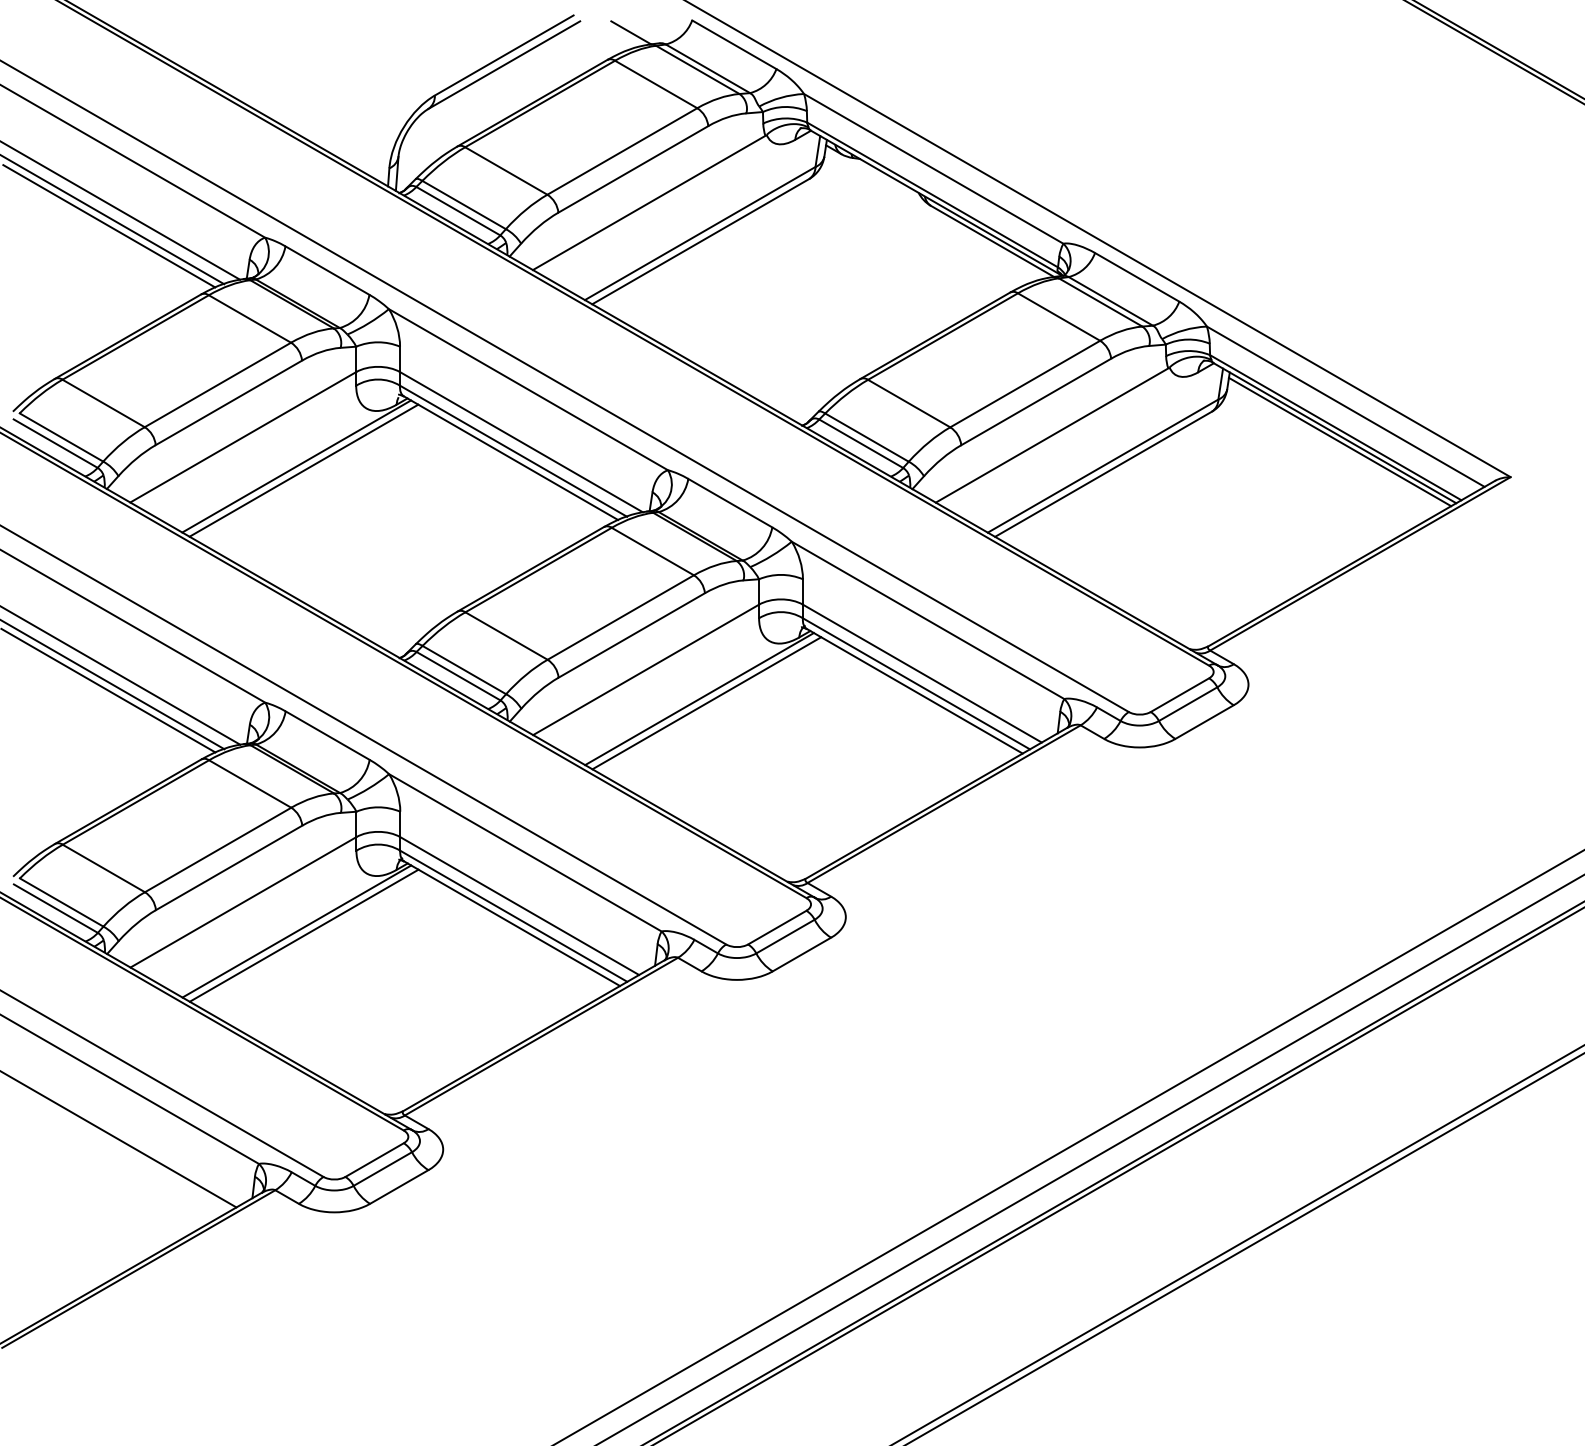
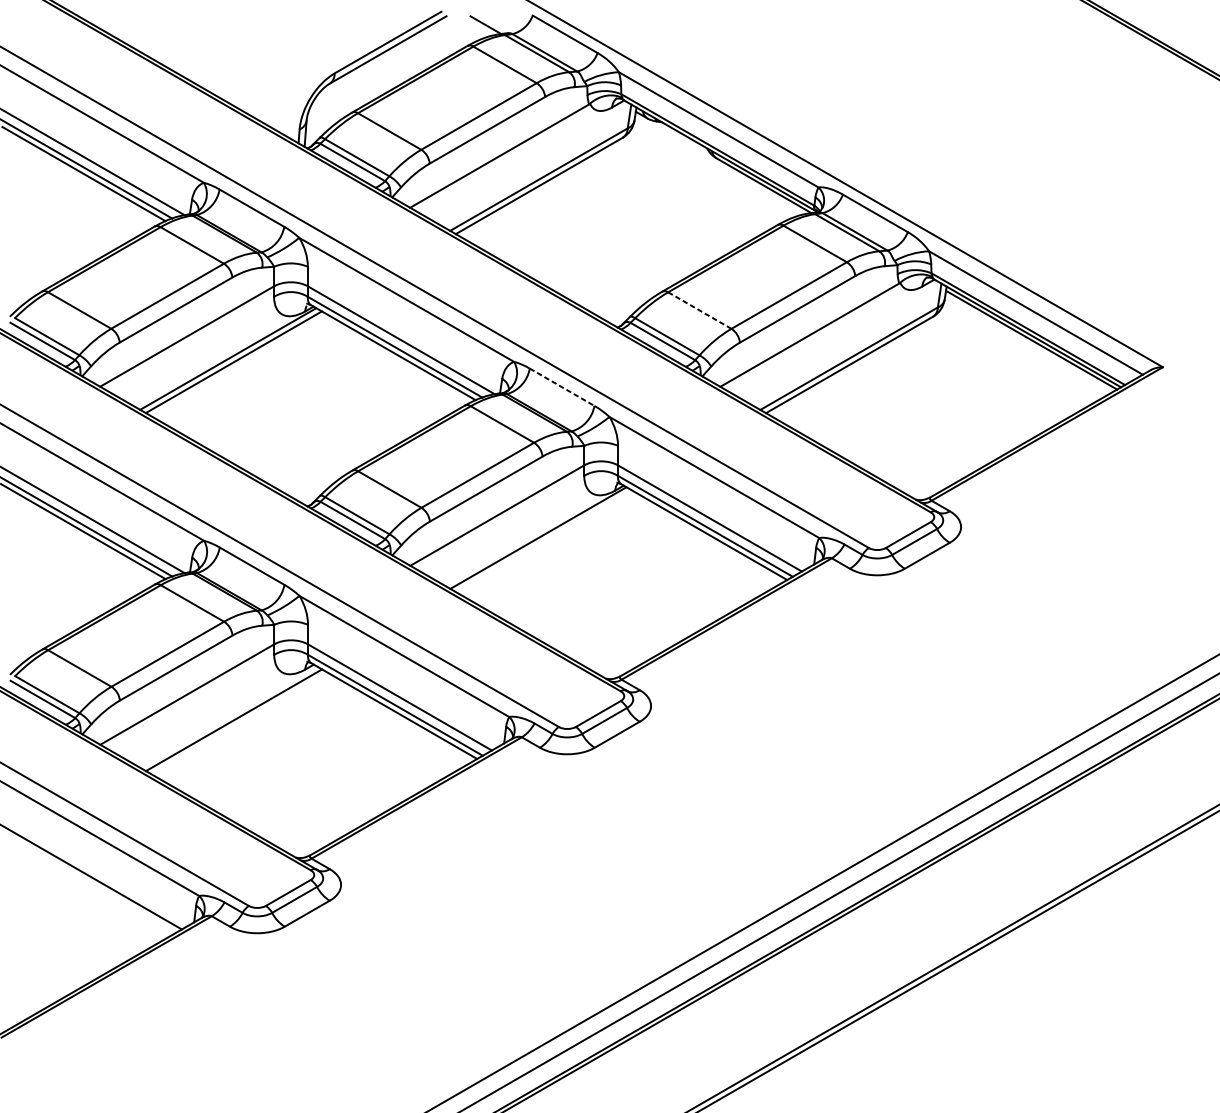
line: (908, 403) -> (699, 310), solid -> dashed
line: (730, 503) -> (562, 387), solid -> dashed
line: (706, 703) -> (543, 541), removed
line: (296, 931) -> (228, 717), removed

